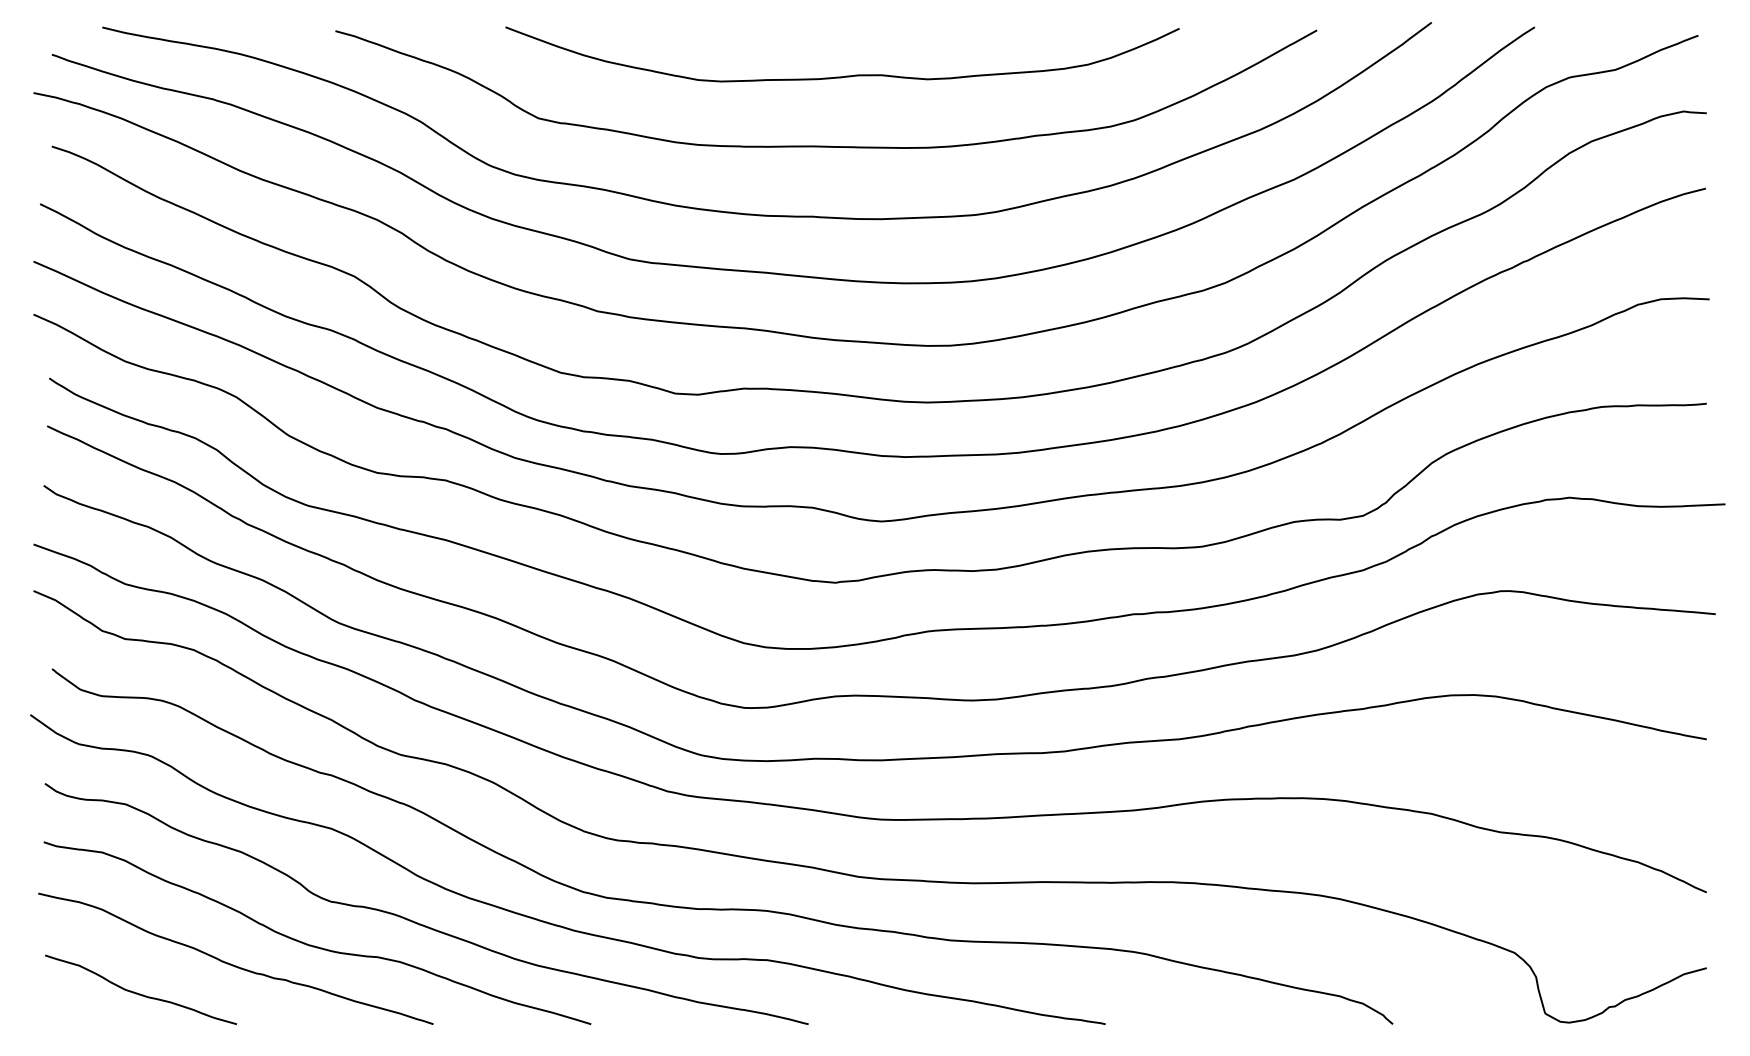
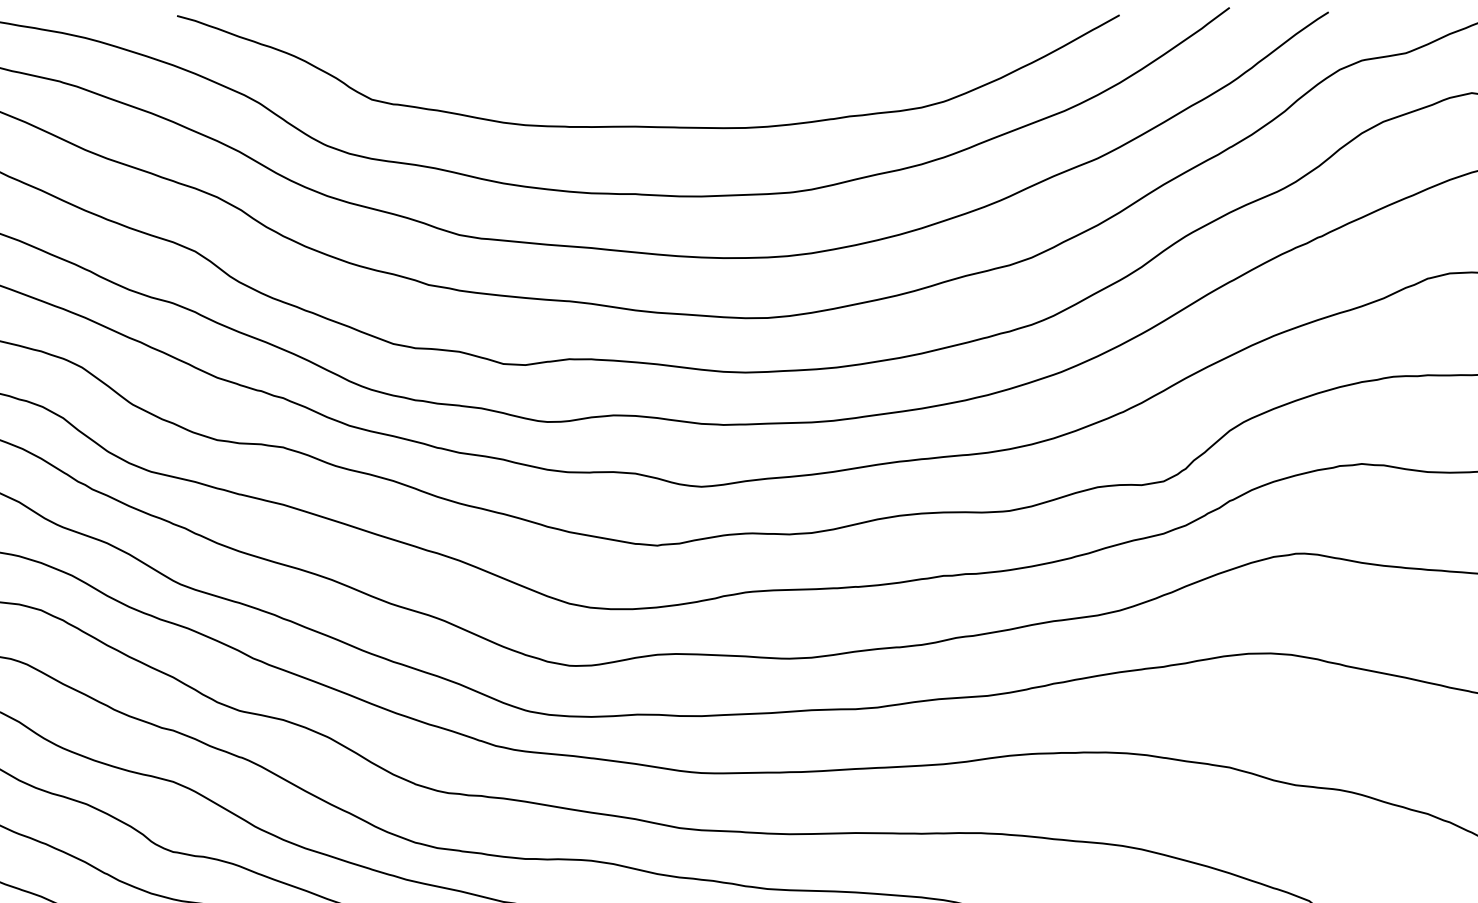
curve: (845, 75) -> (666, 58), removed

